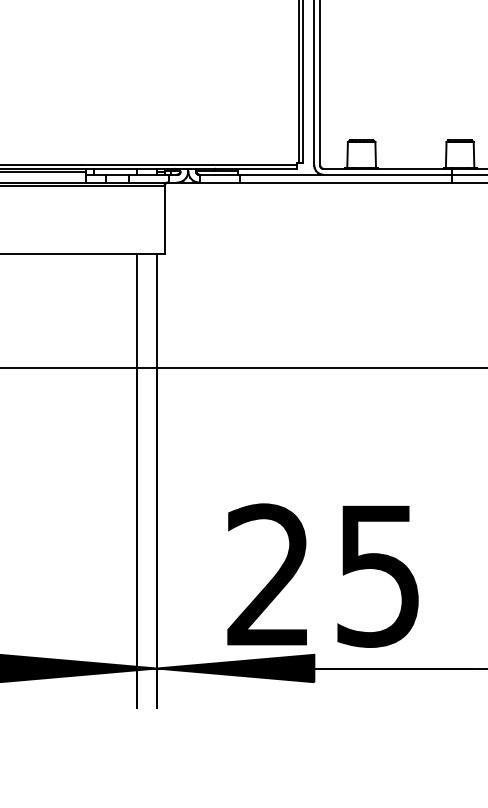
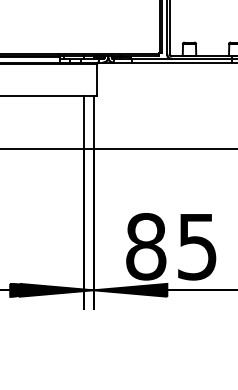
text: (269, 575) -> (146, 246), 25 -> 85

